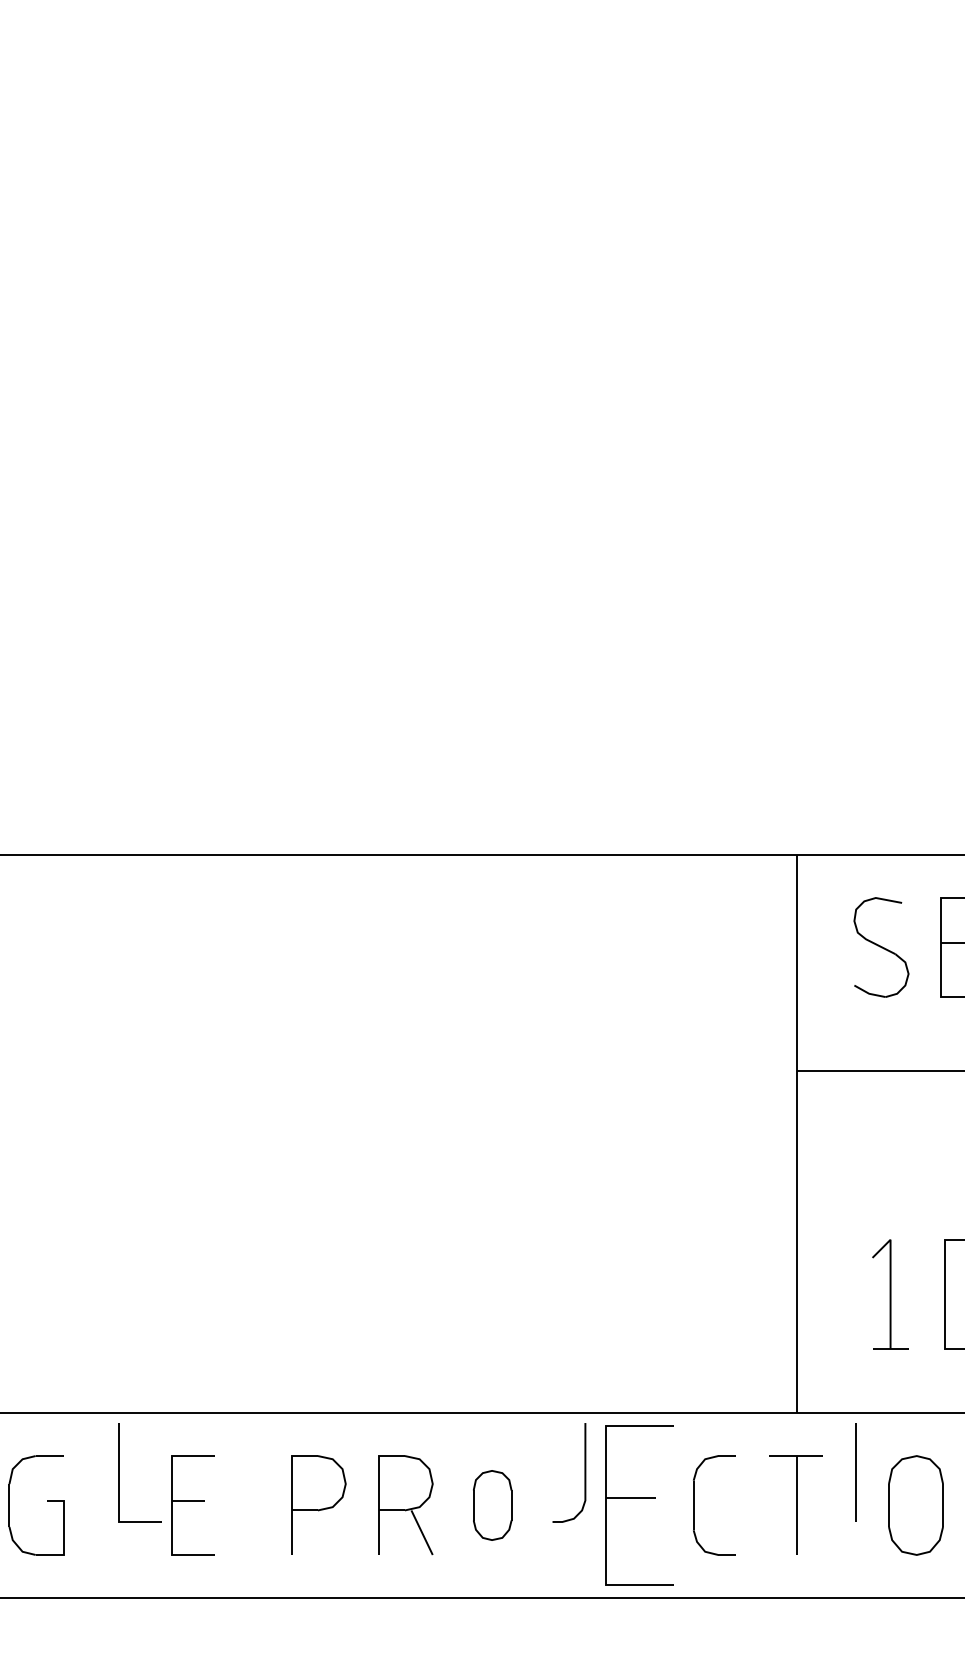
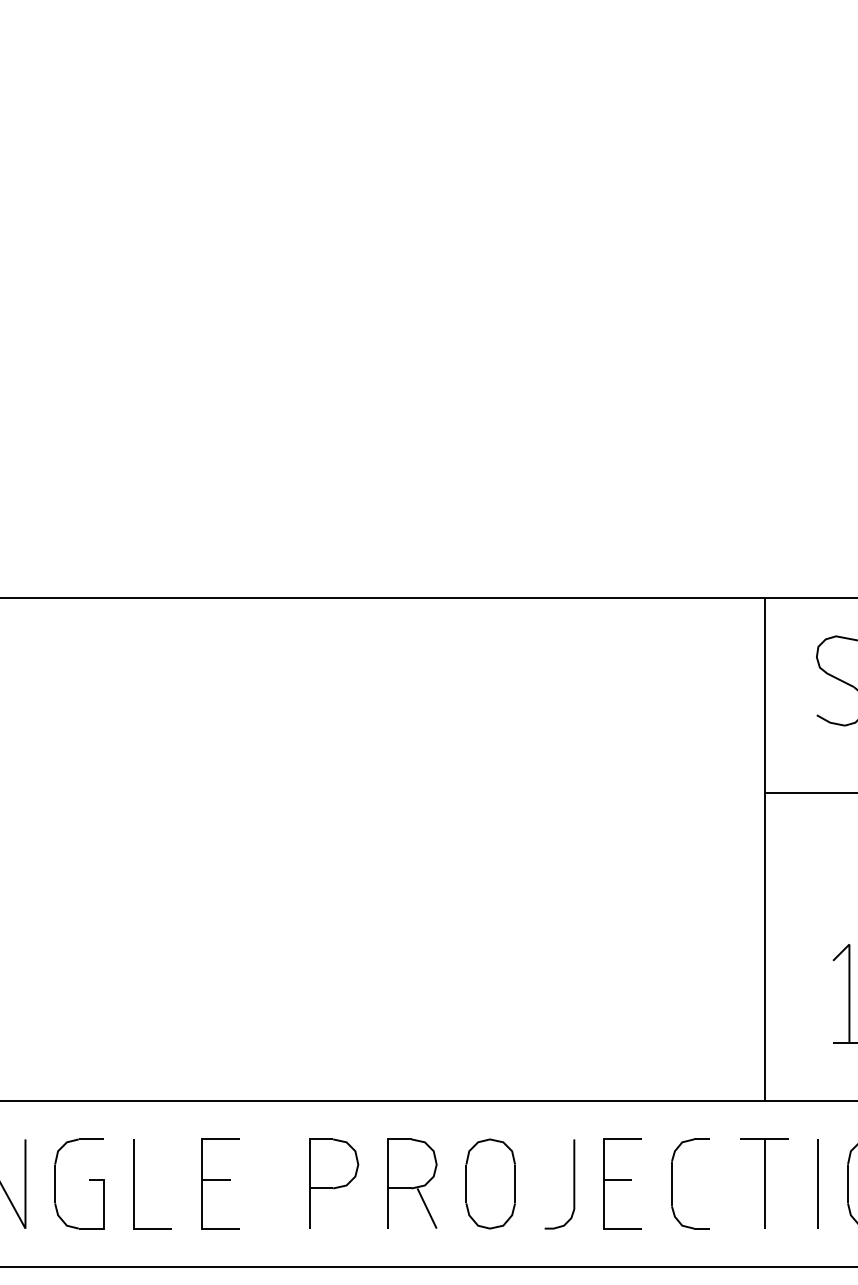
line: (119, 1472) -> (133, 1184), moved
curve: (584, 1472) -> (573, 1184), moved
line: (855, 1472) -> (817, 1184), moved
part: (492, 1505) -> (490, 1184), size x1.43
part: (638, 1505) -> (622, 1184), size x0.62

